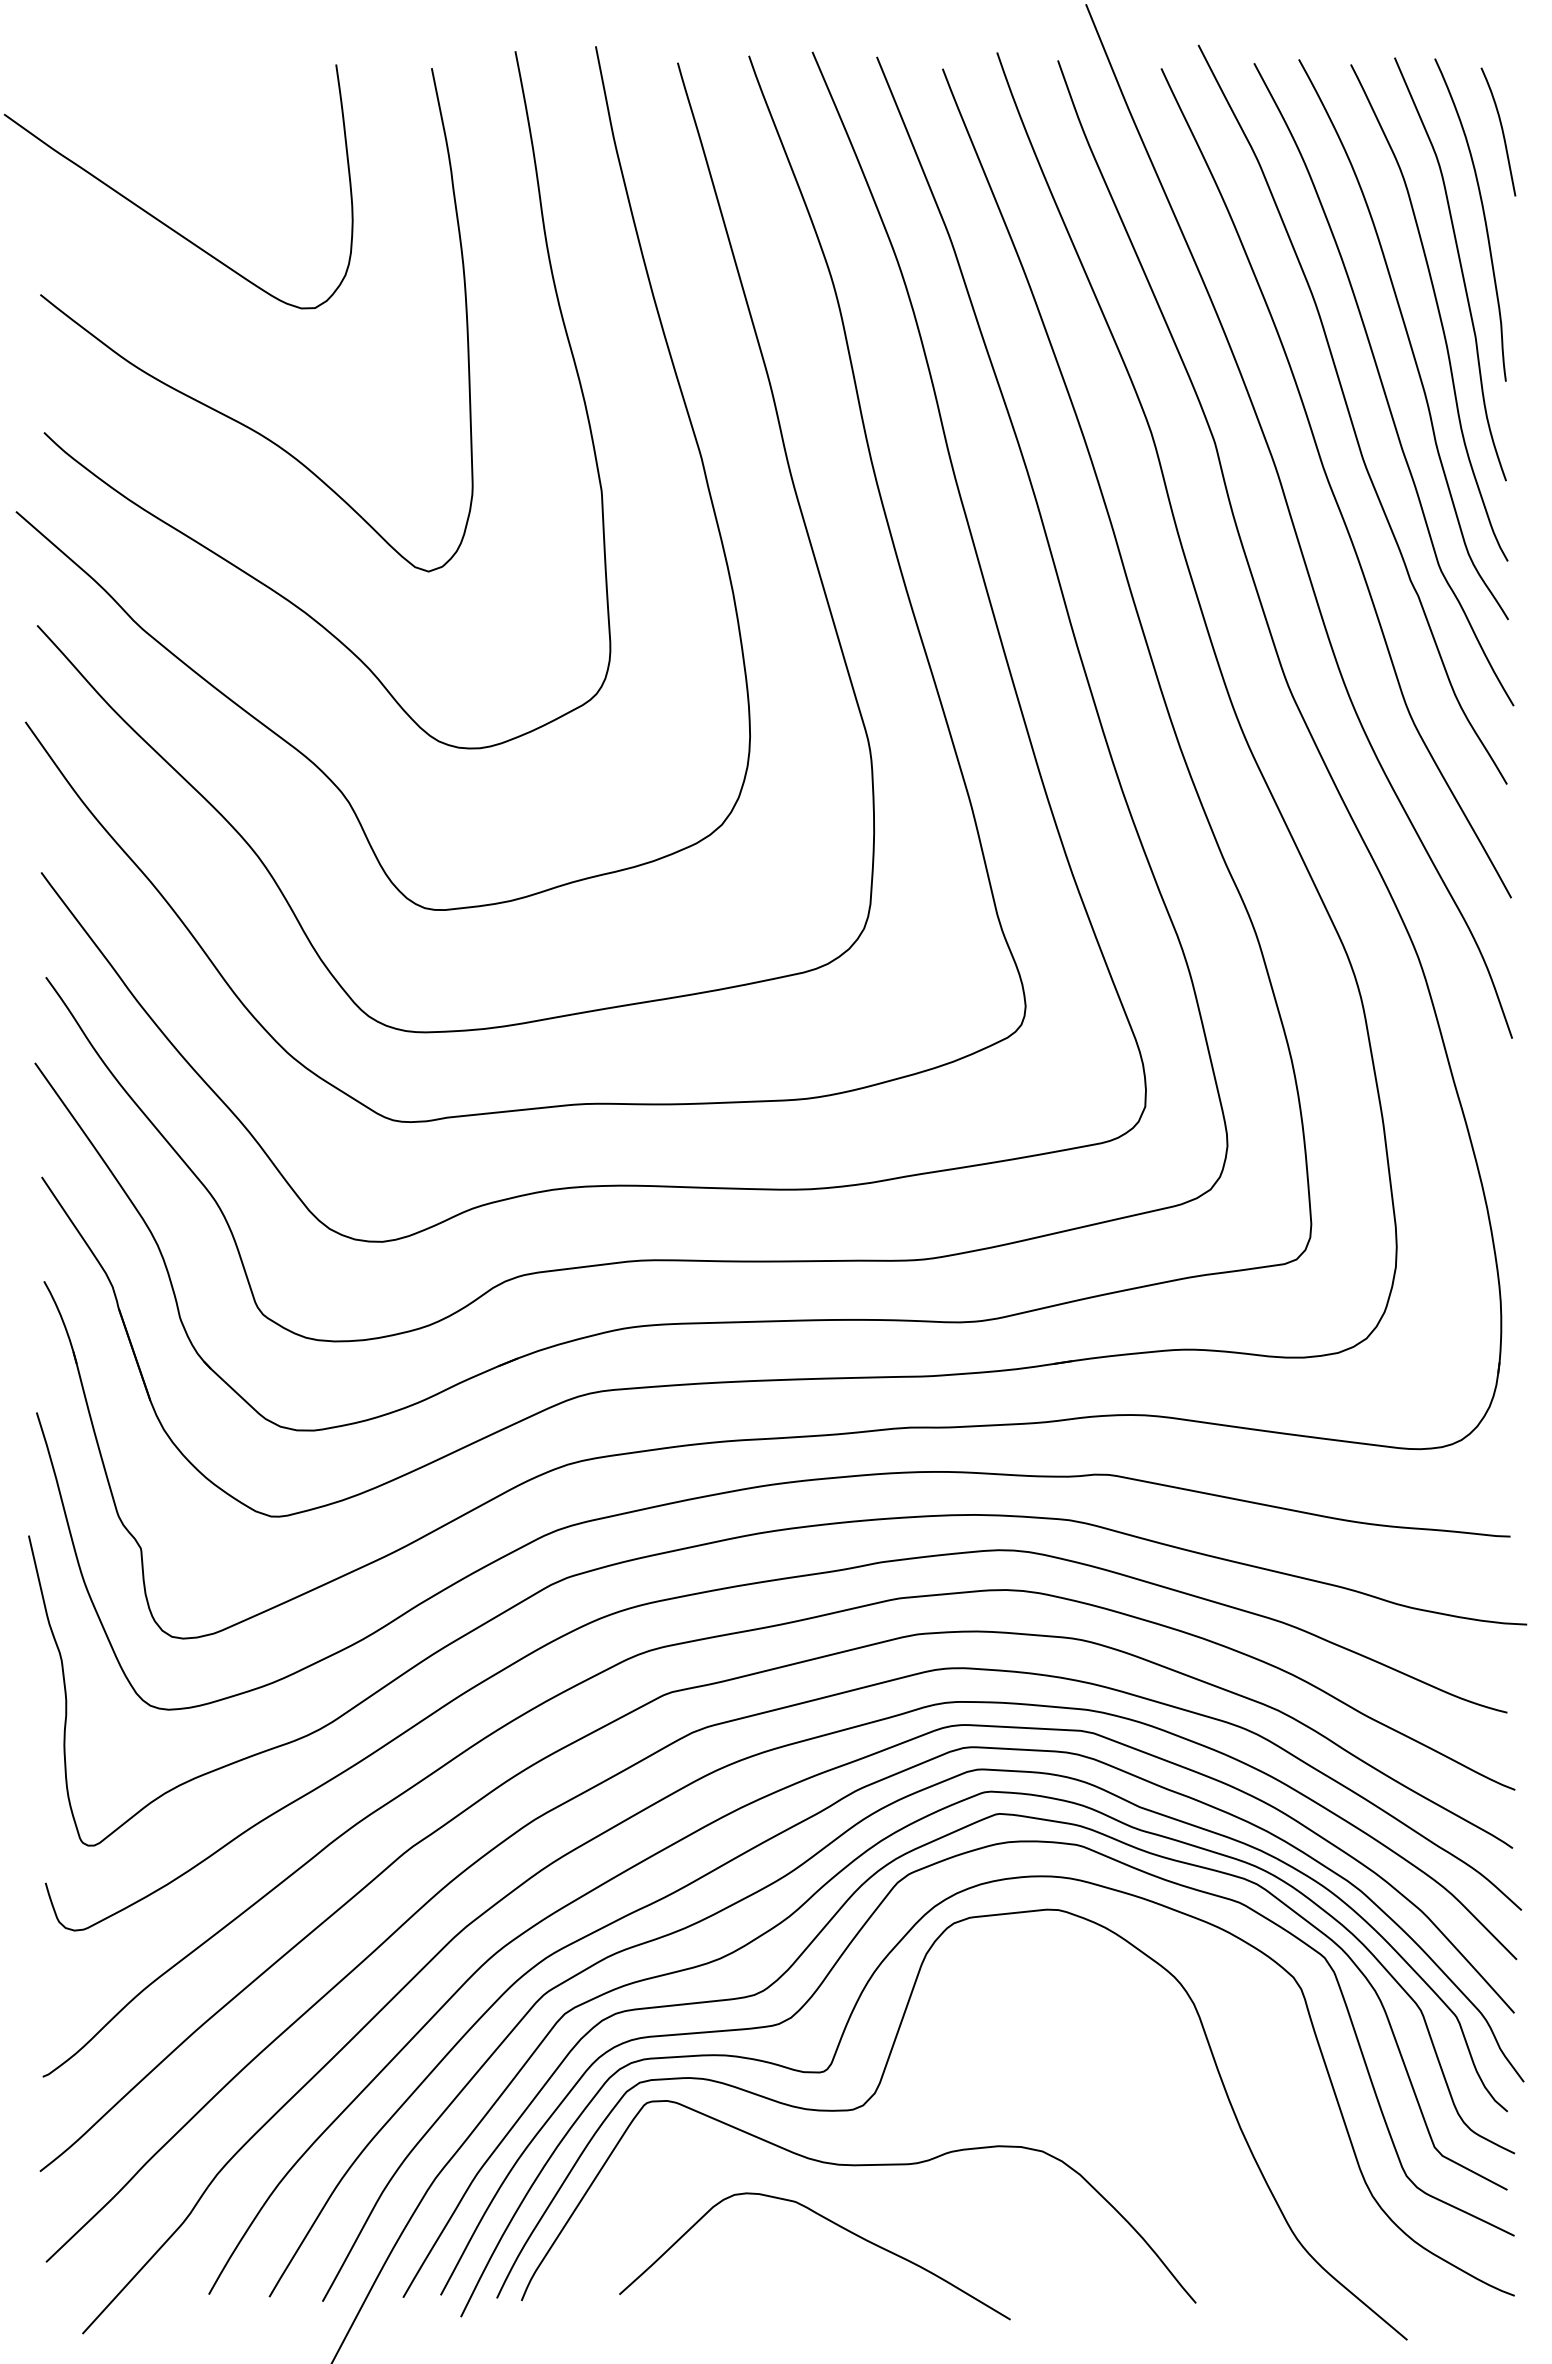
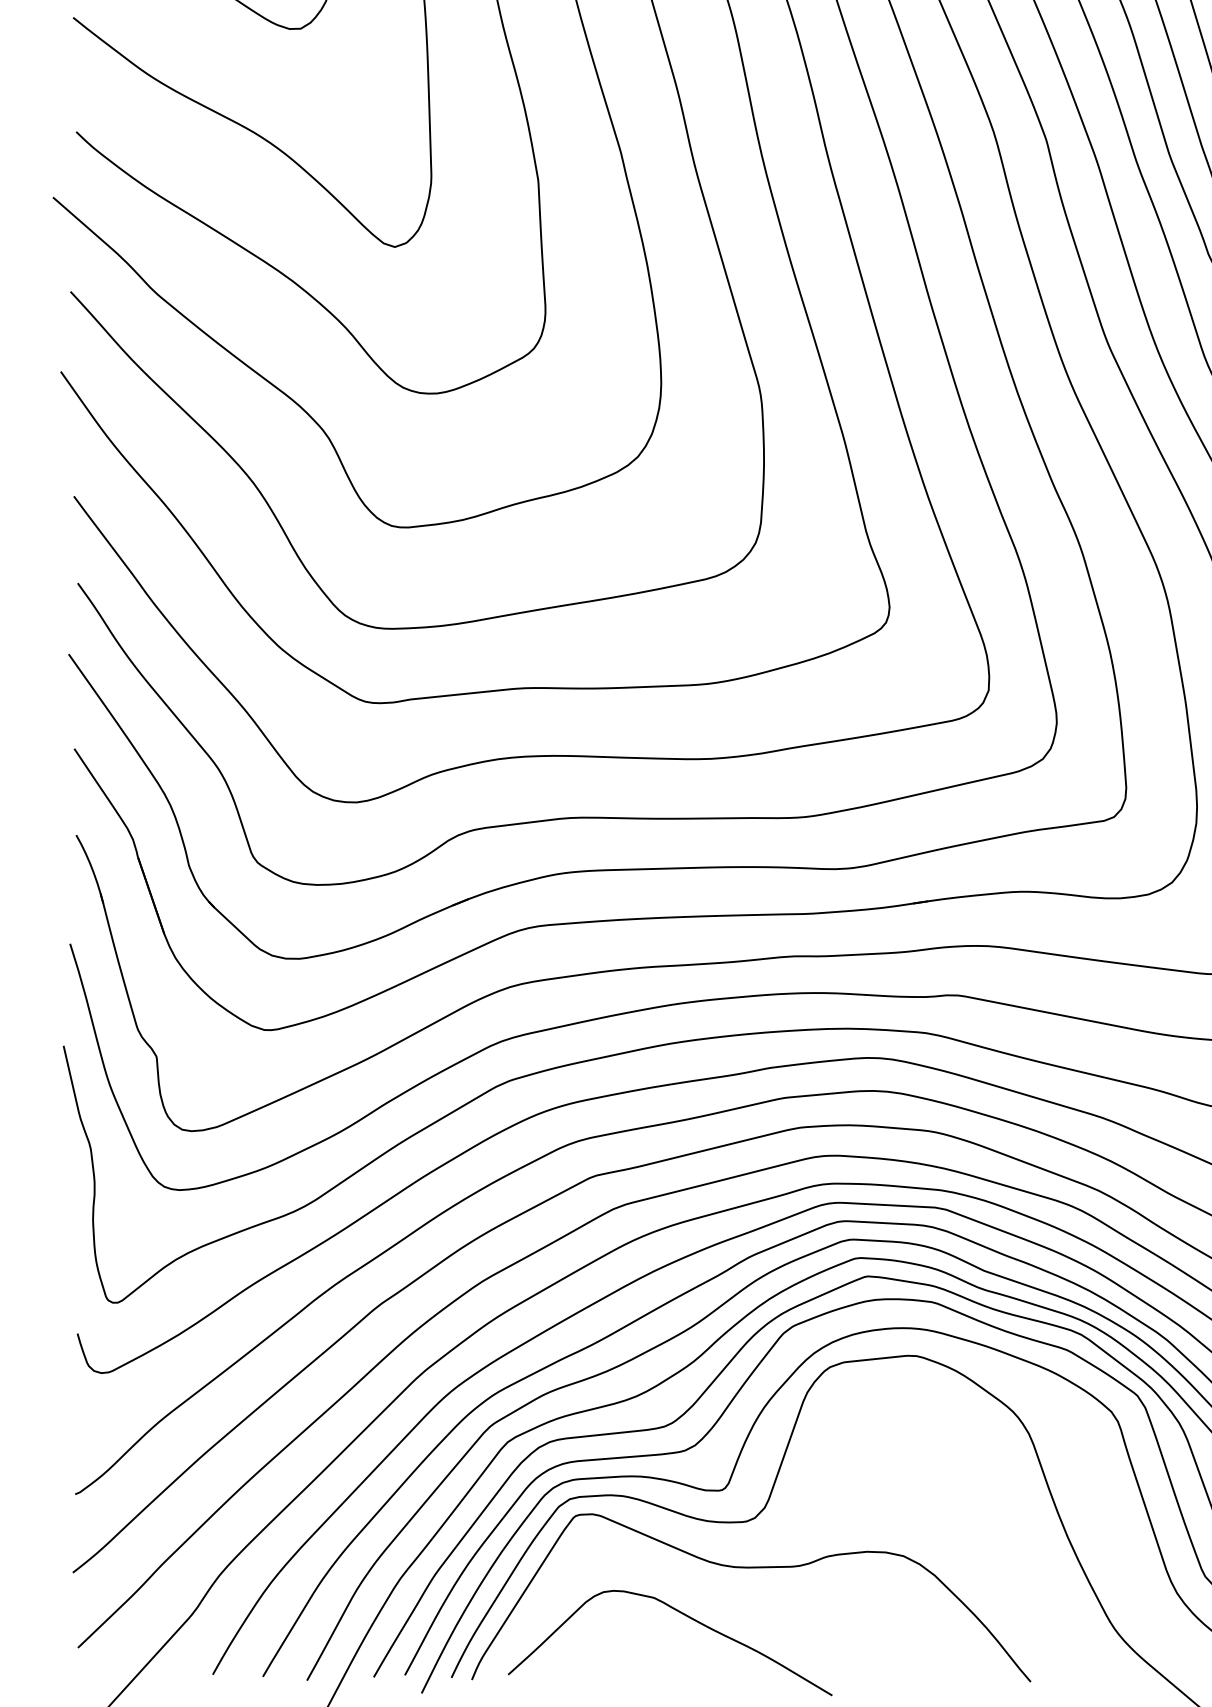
curve: (832, 2223) -> (684, 1615), moved

